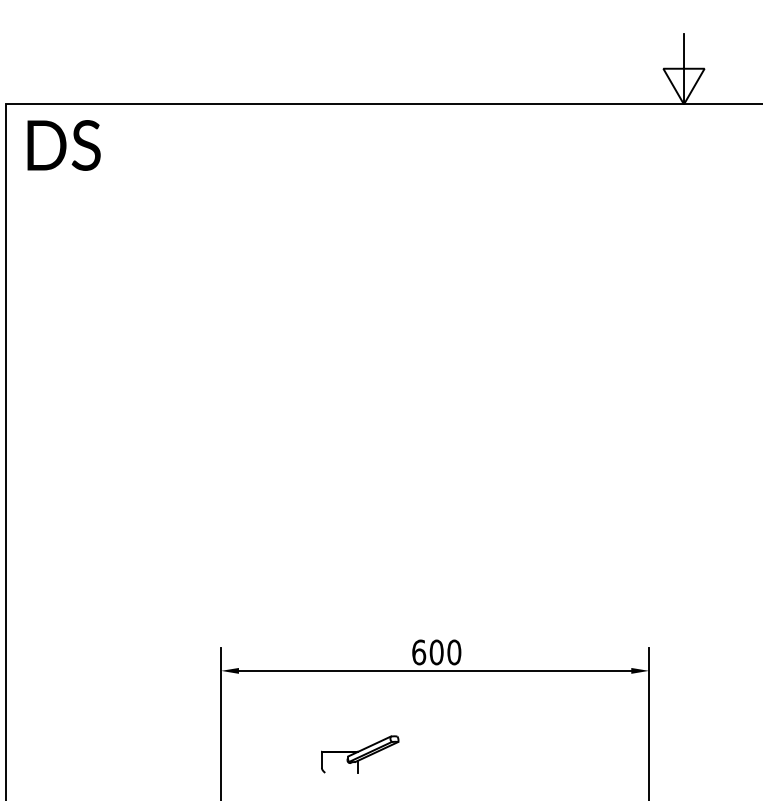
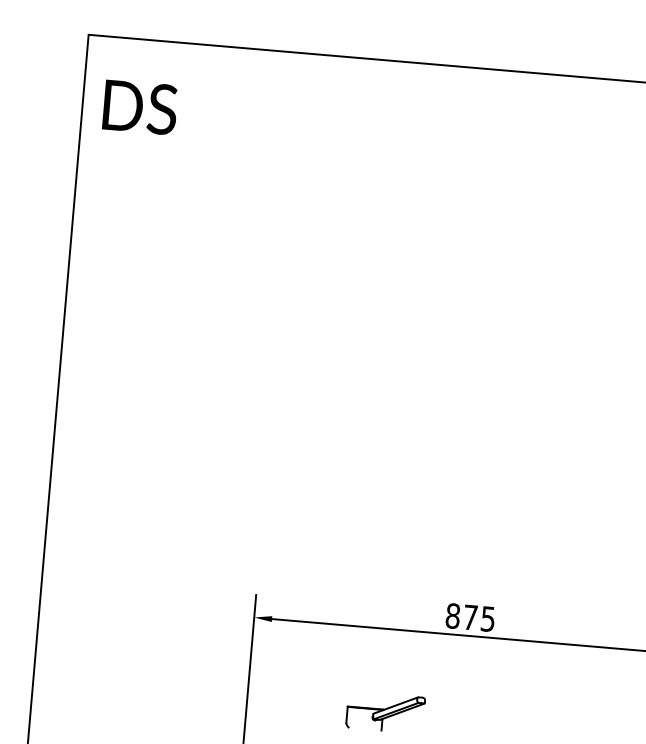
text: (63, 145) -> (139, 107), moved
text: (436, 652) -> (470, 617), 600 -> 875

